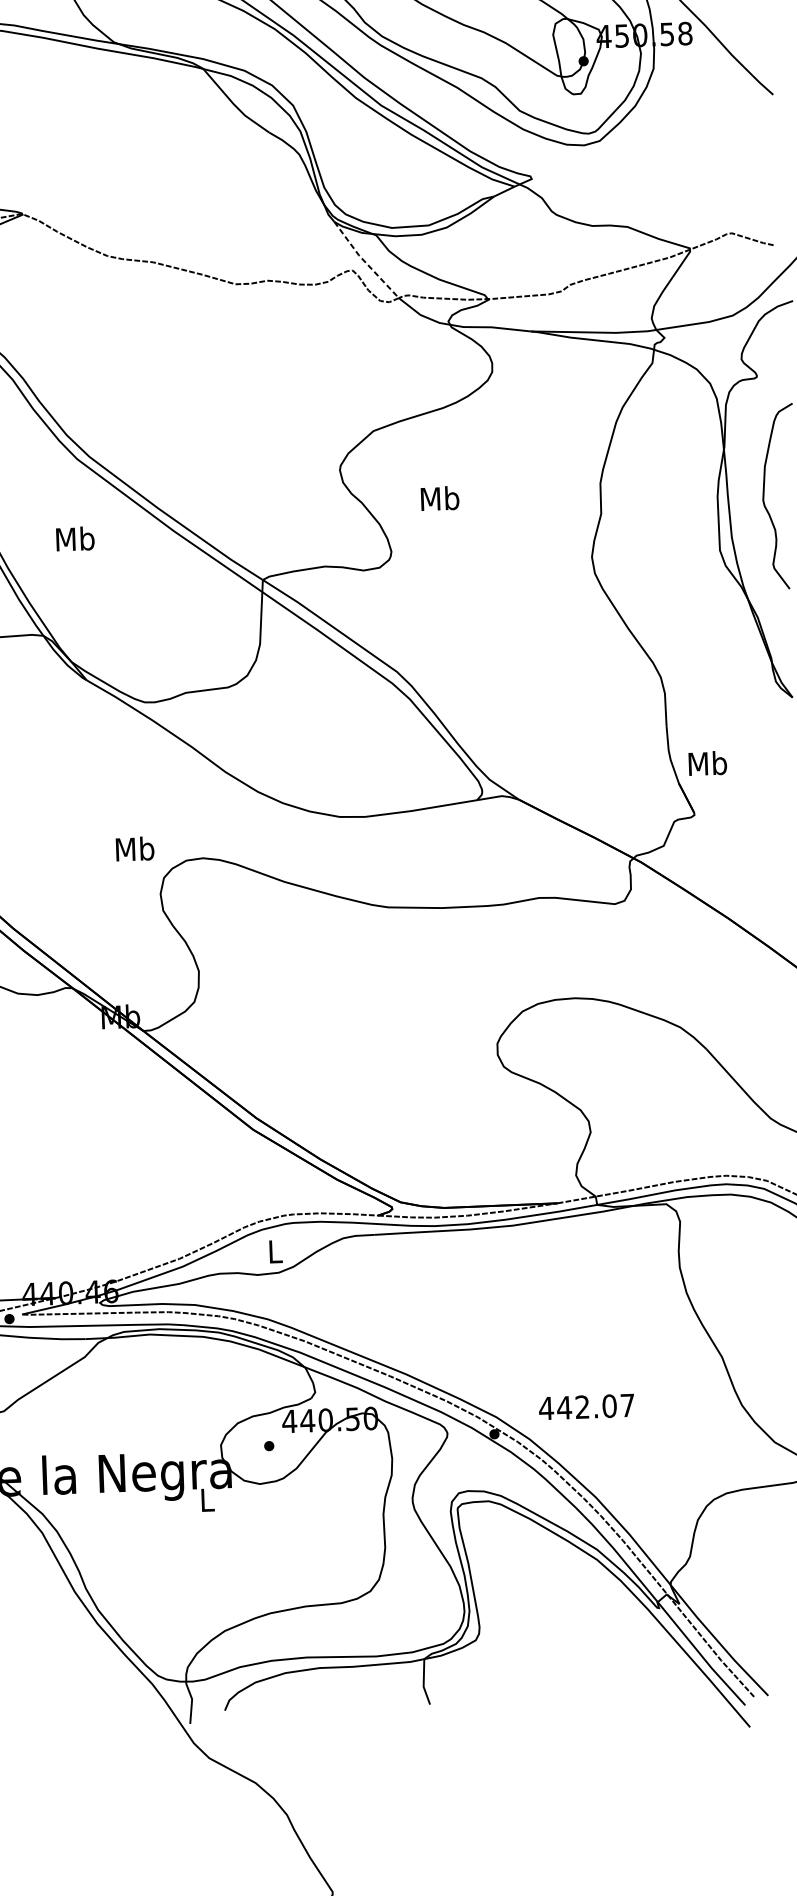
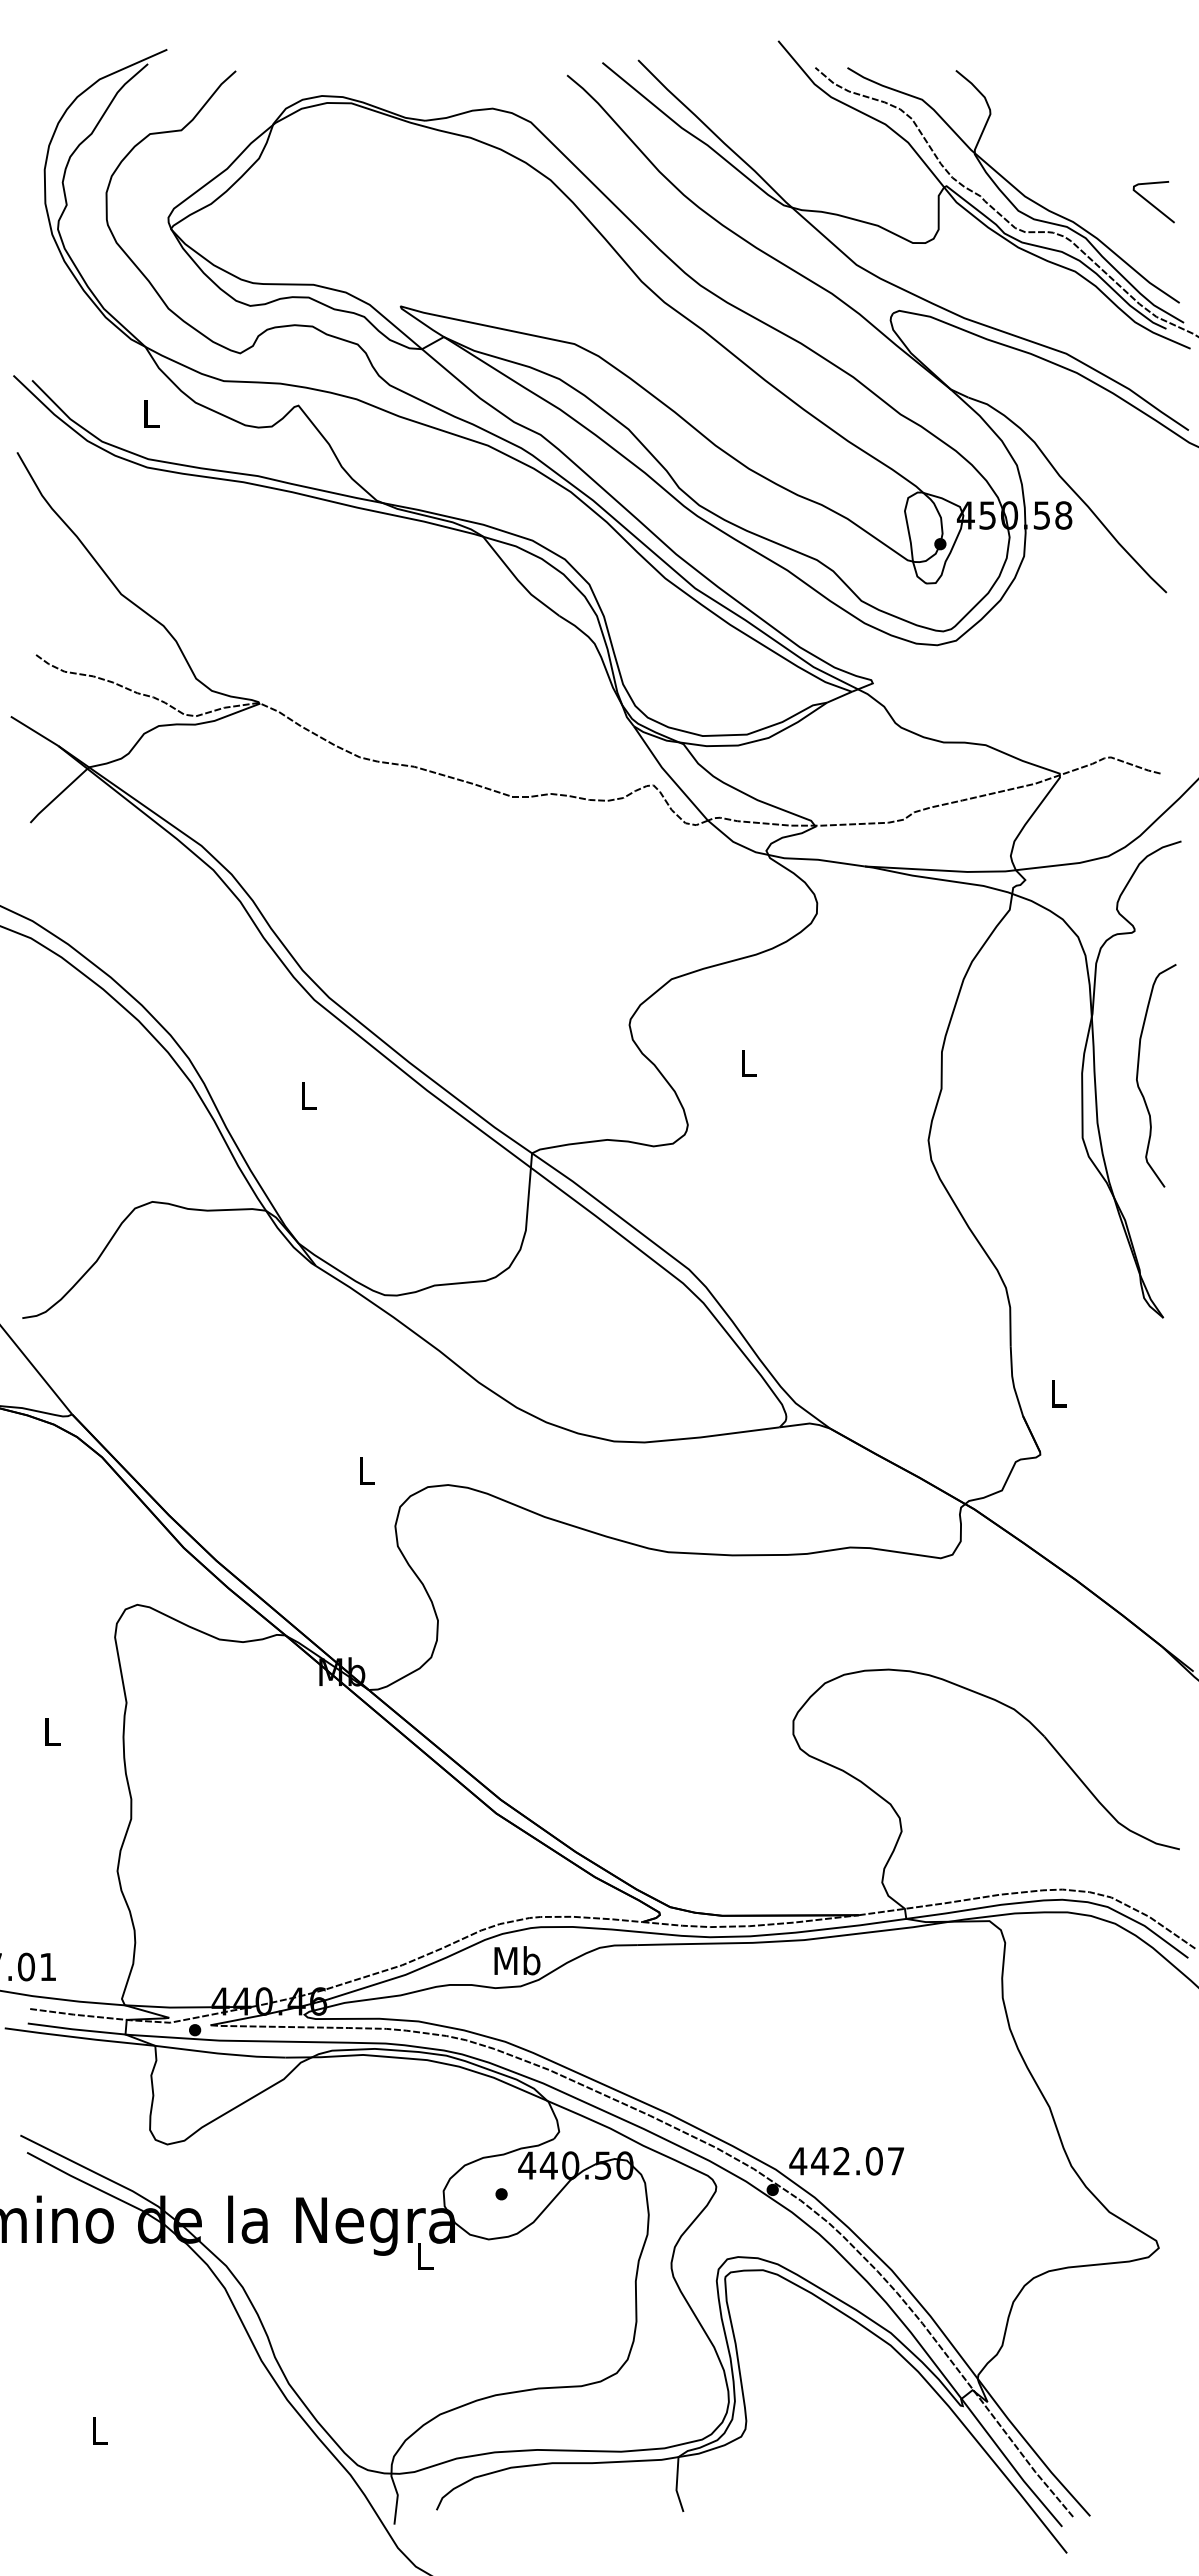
line: (364, 261) -> (668, 775), dashed -> solid
text: (439, 497) -> (748, 1062), Mb -> L
text: (75, 538) -> (308, 1095), Mb -> L
text: (707, 762) -> (1058, 1392), Mb -> L
text: (134, 848) -> (366, 1470), Mb -> L
text: (275, 1251) -> (517, 1960), L -> Mb
text: (586, 1407) -> (846, 2161), moved

